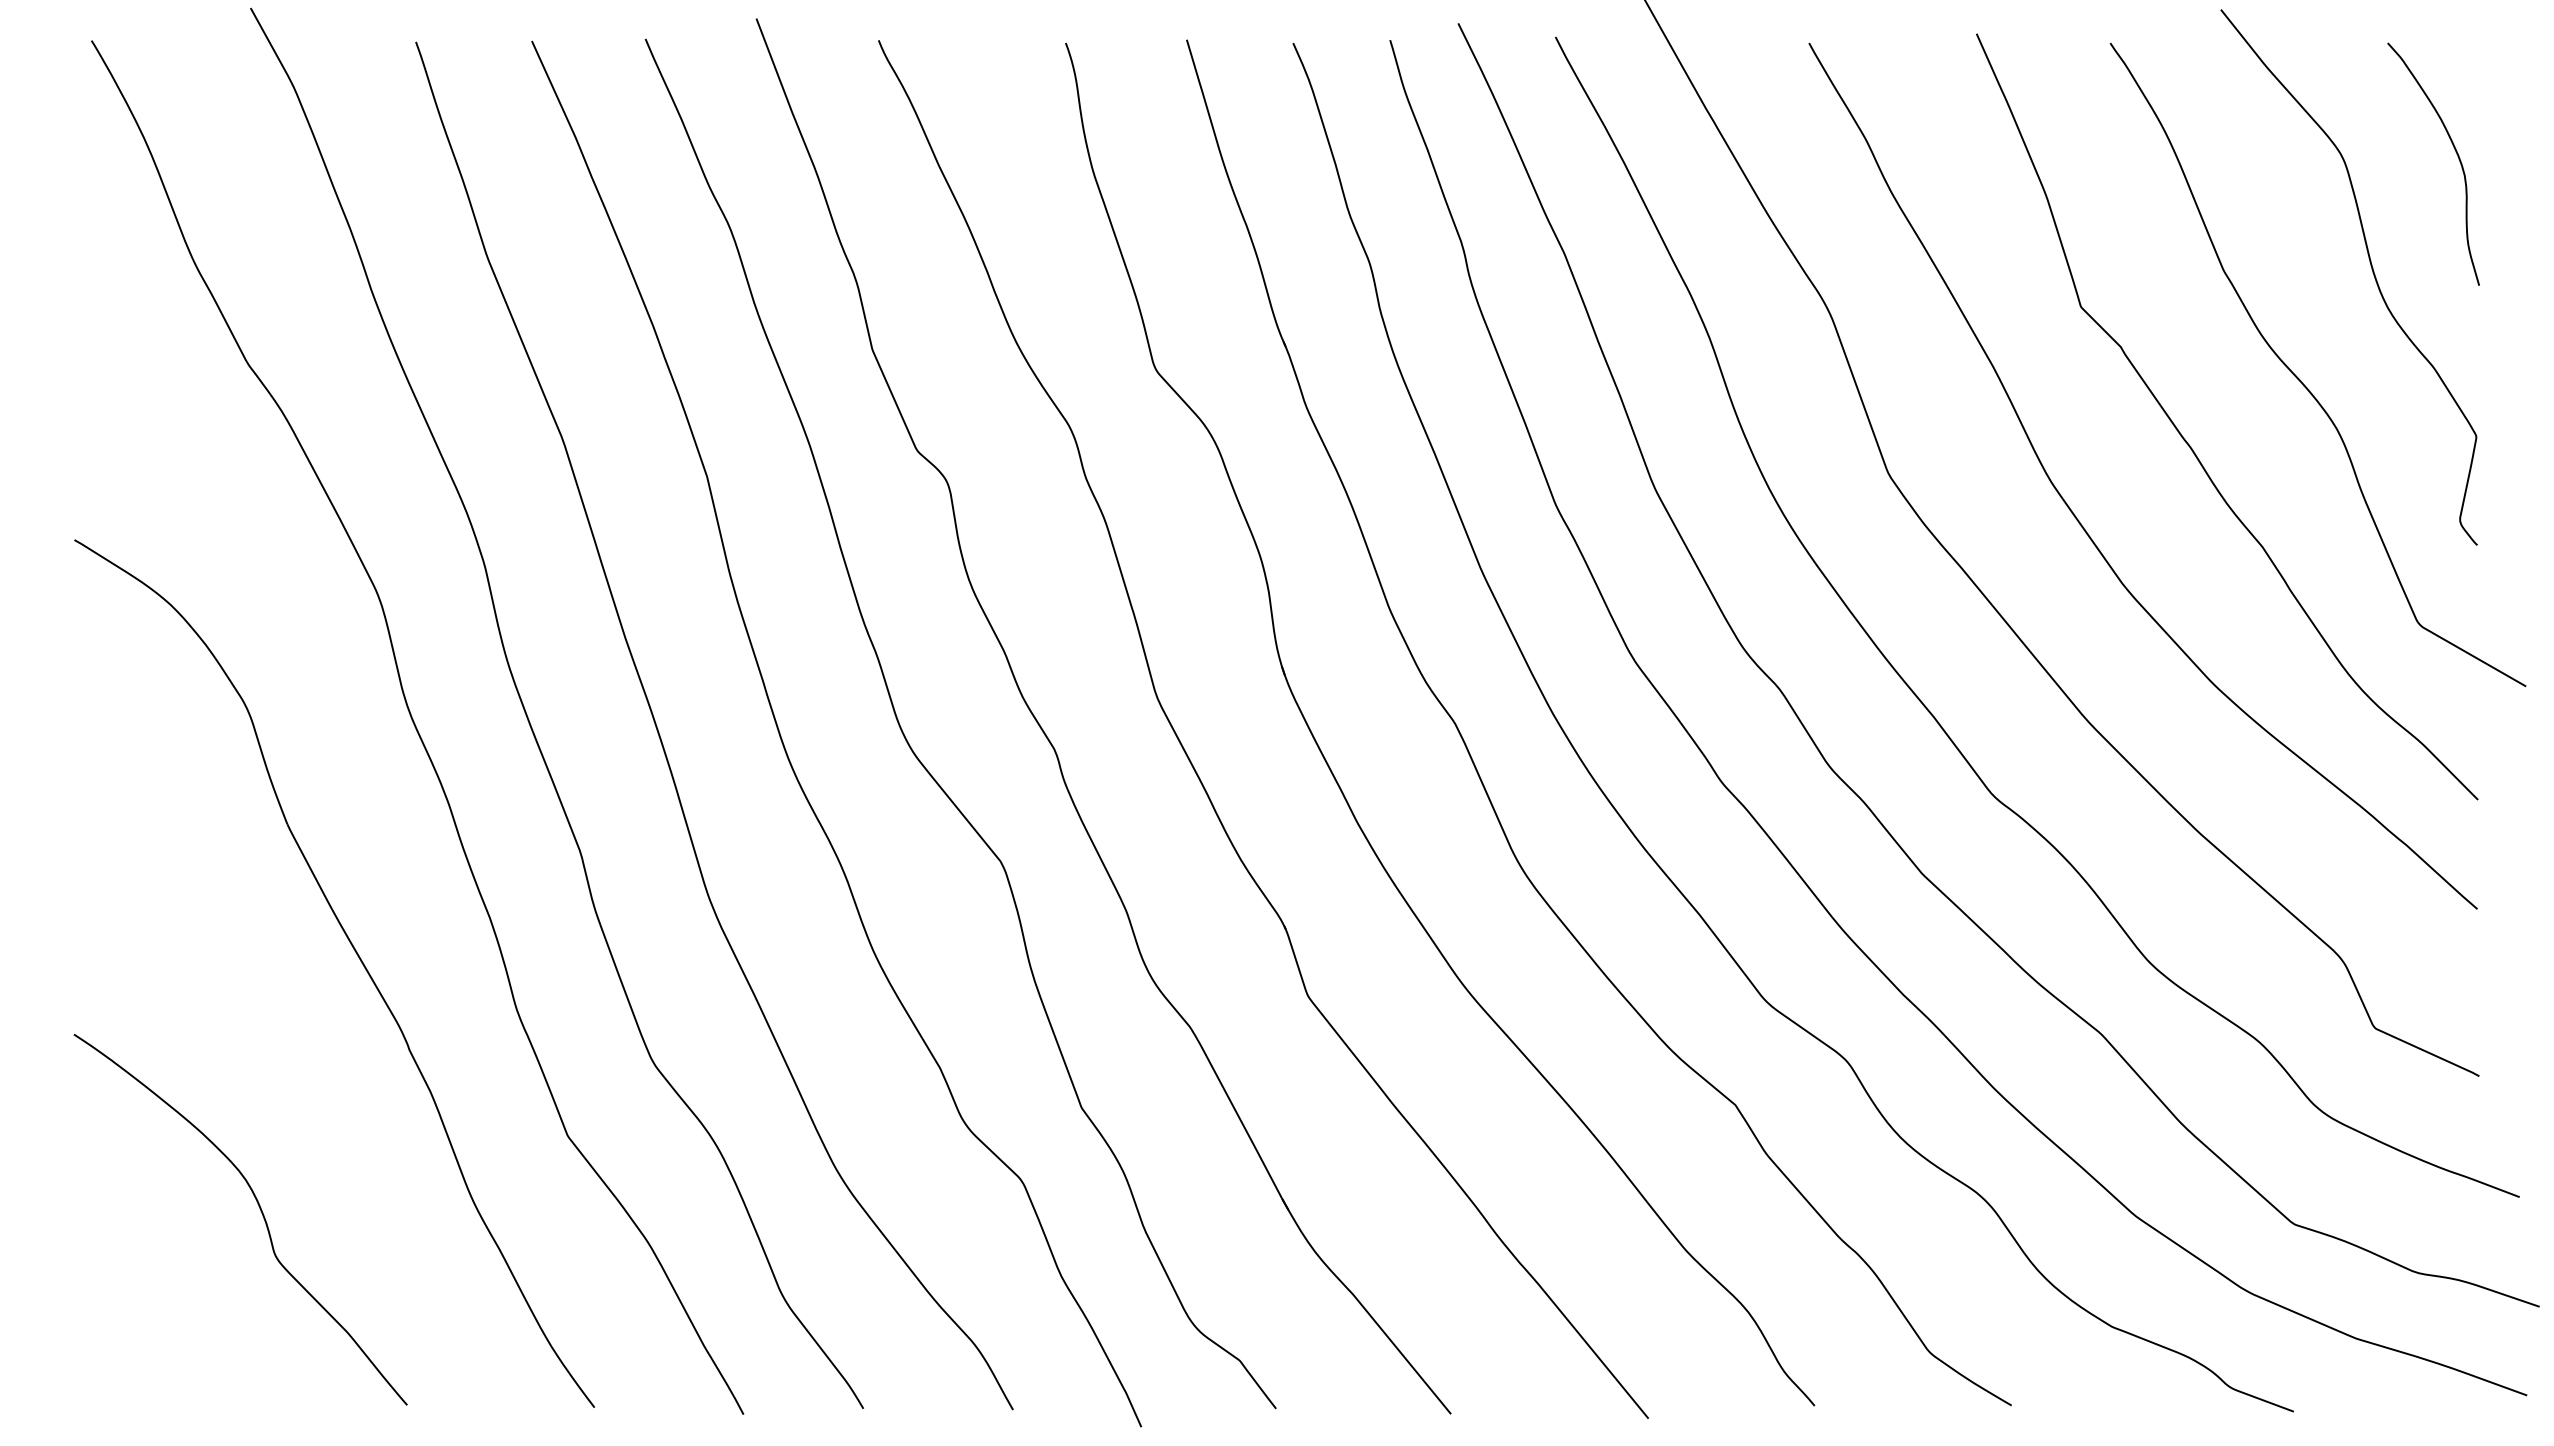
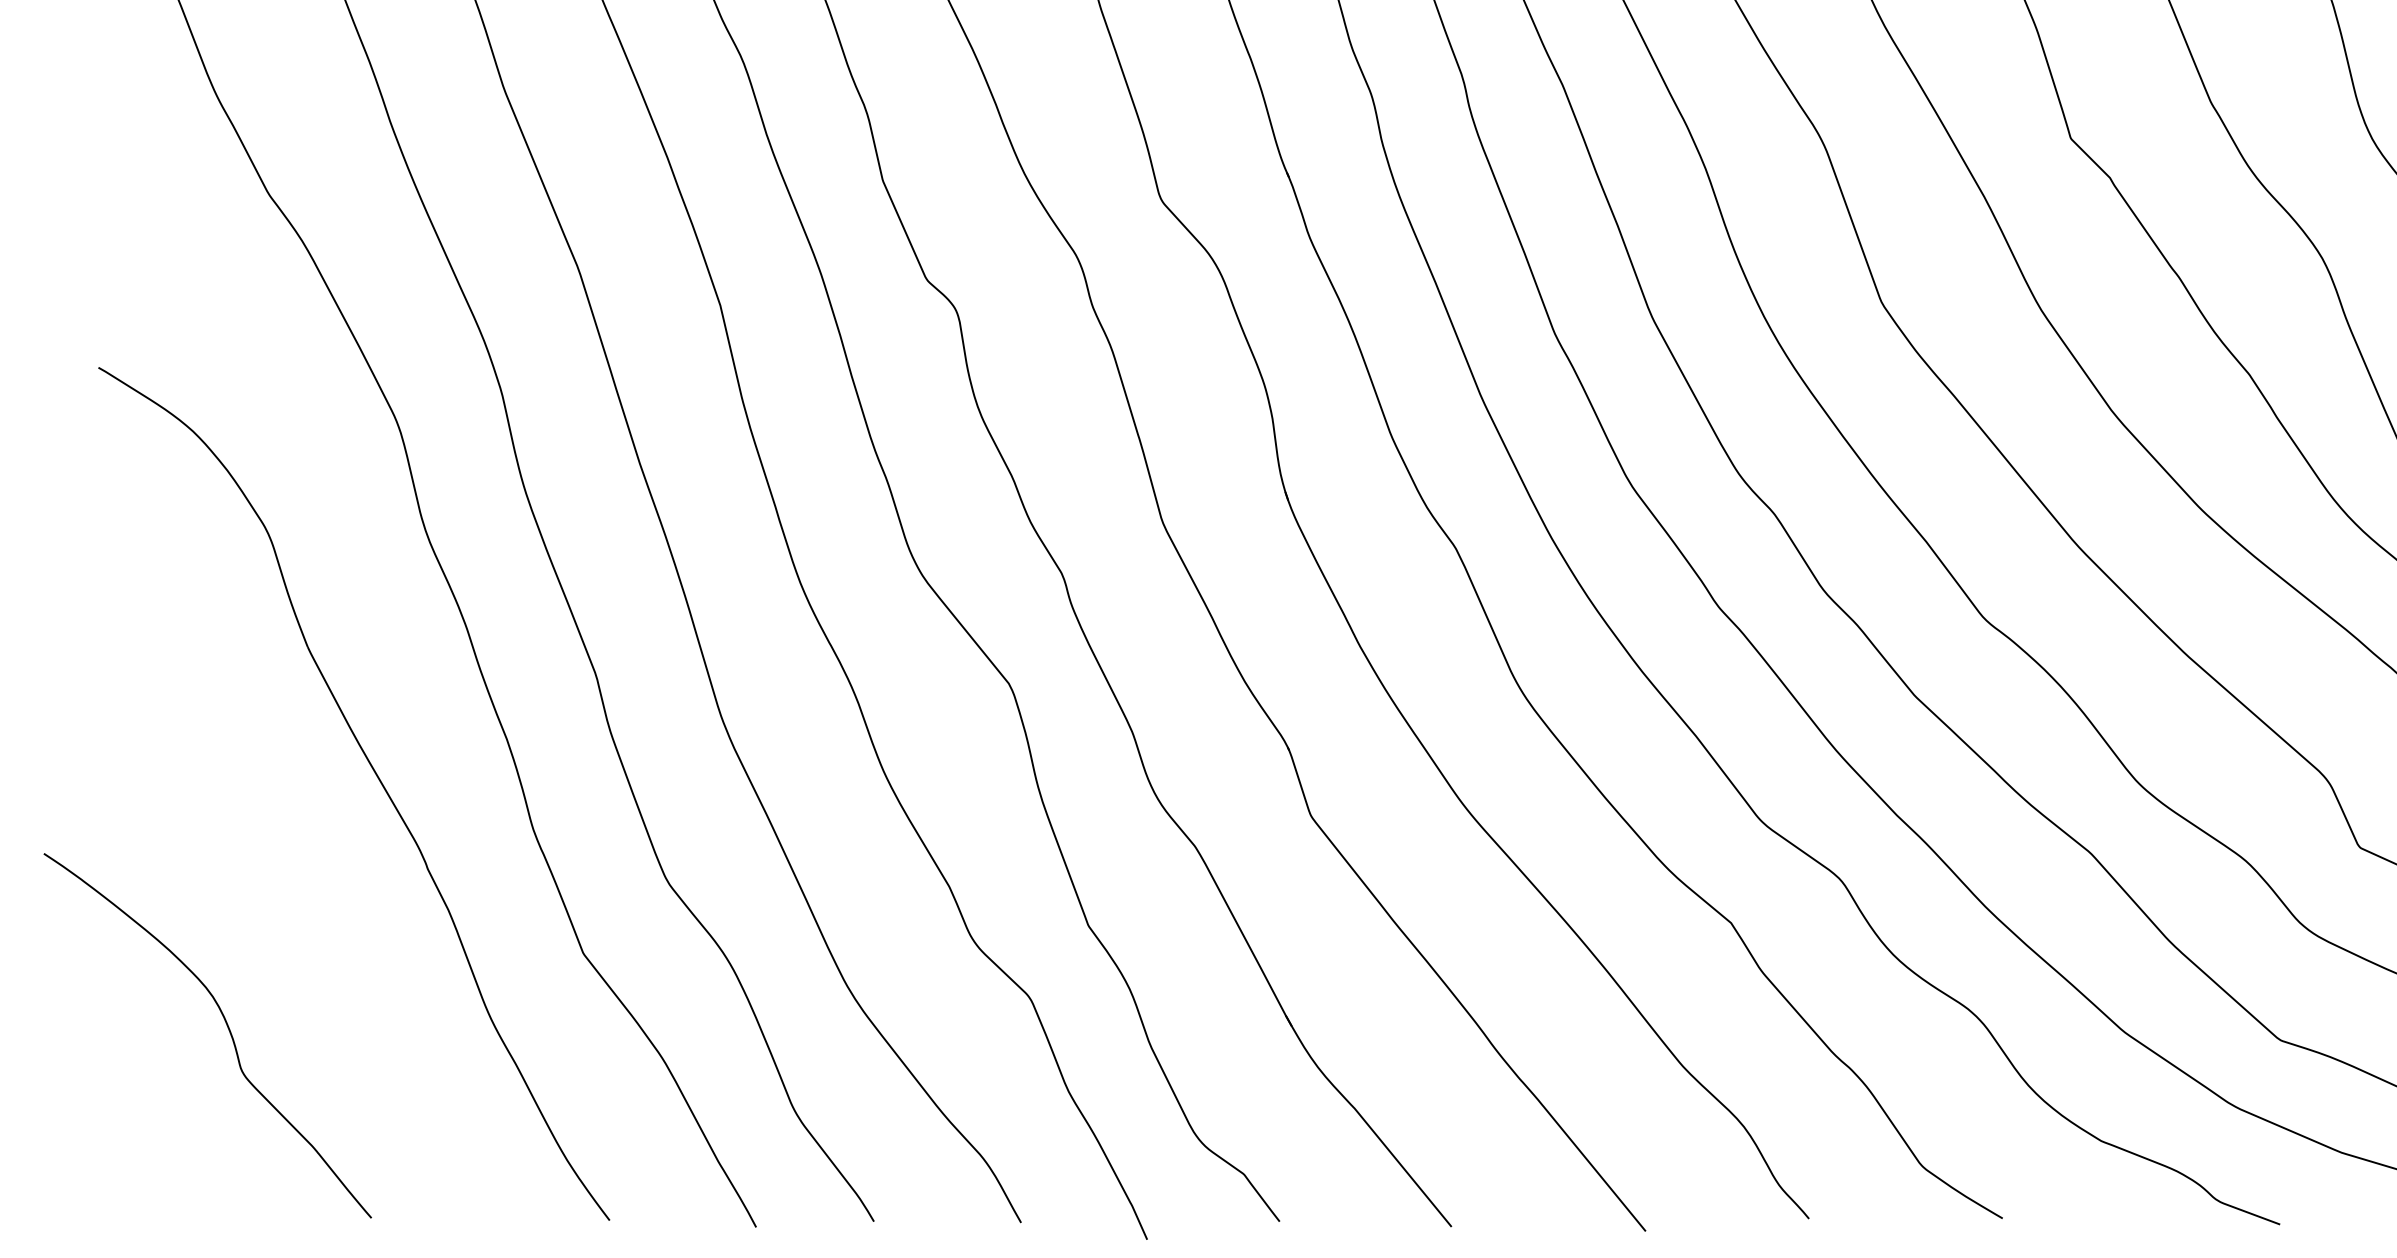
curve: (260, 1211) -> (227, 1027), moved

